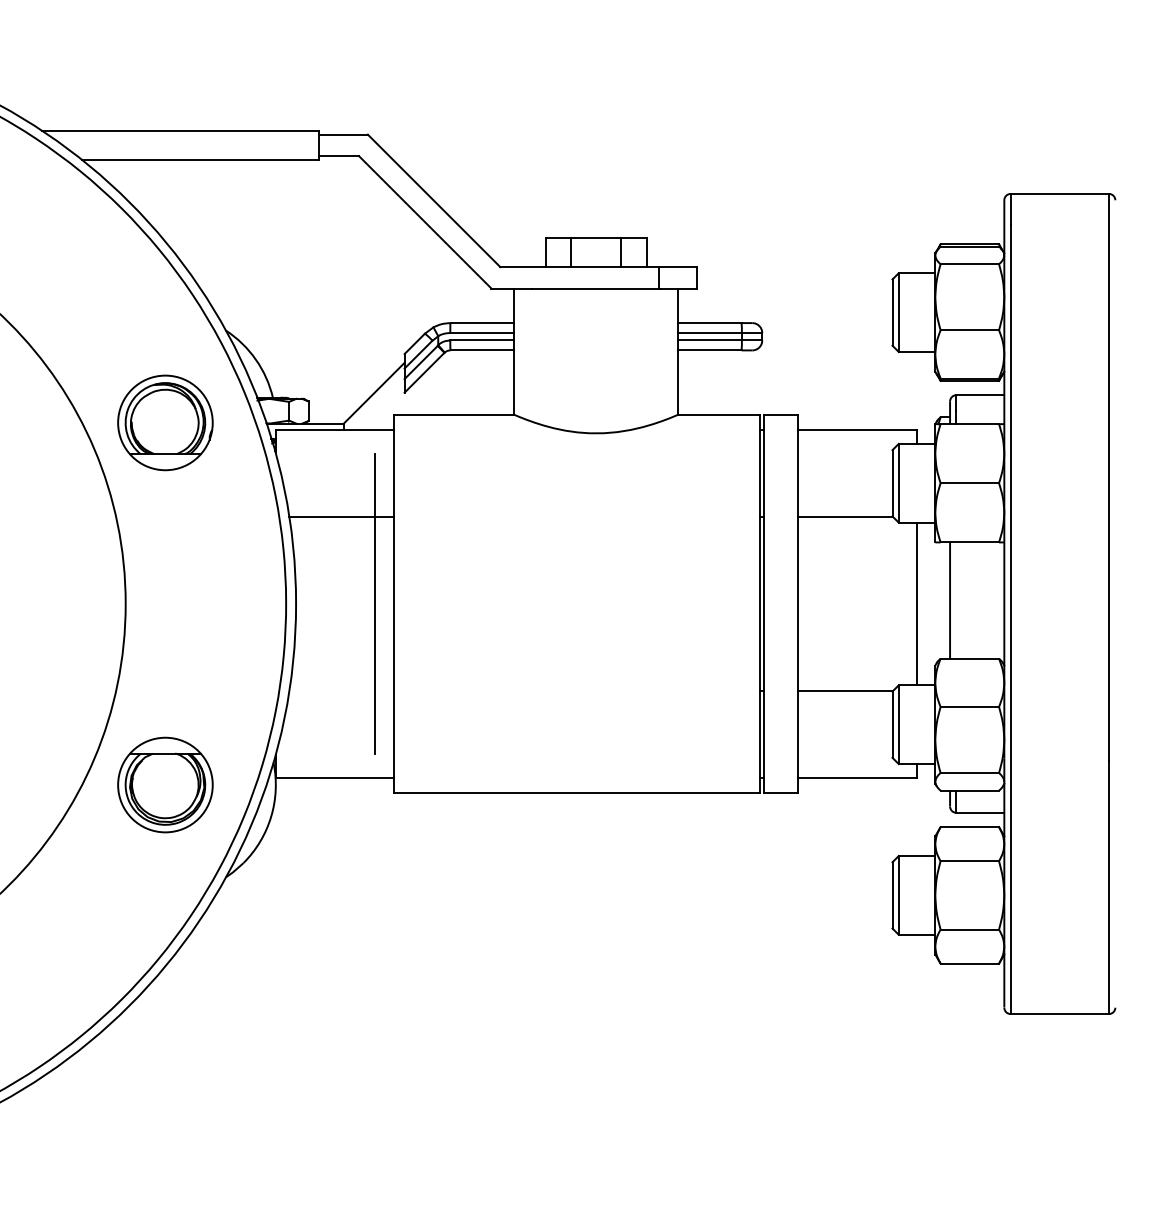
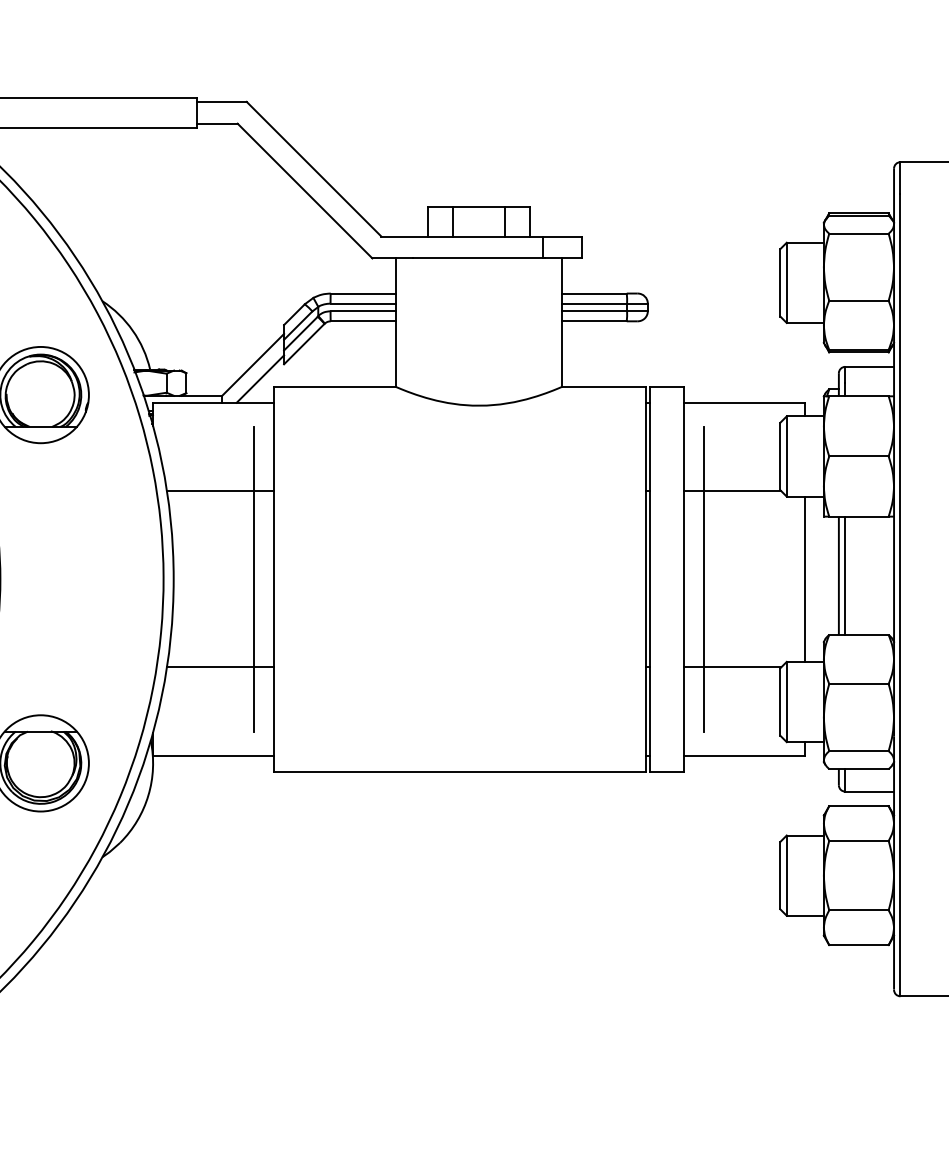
line: (381, 406) -> (260, 378), added
line: (956, 600) -> (845, 575), added
line: (817, 603) -> (704, 578), added
line: (341, 690) -> (219, 667), added

